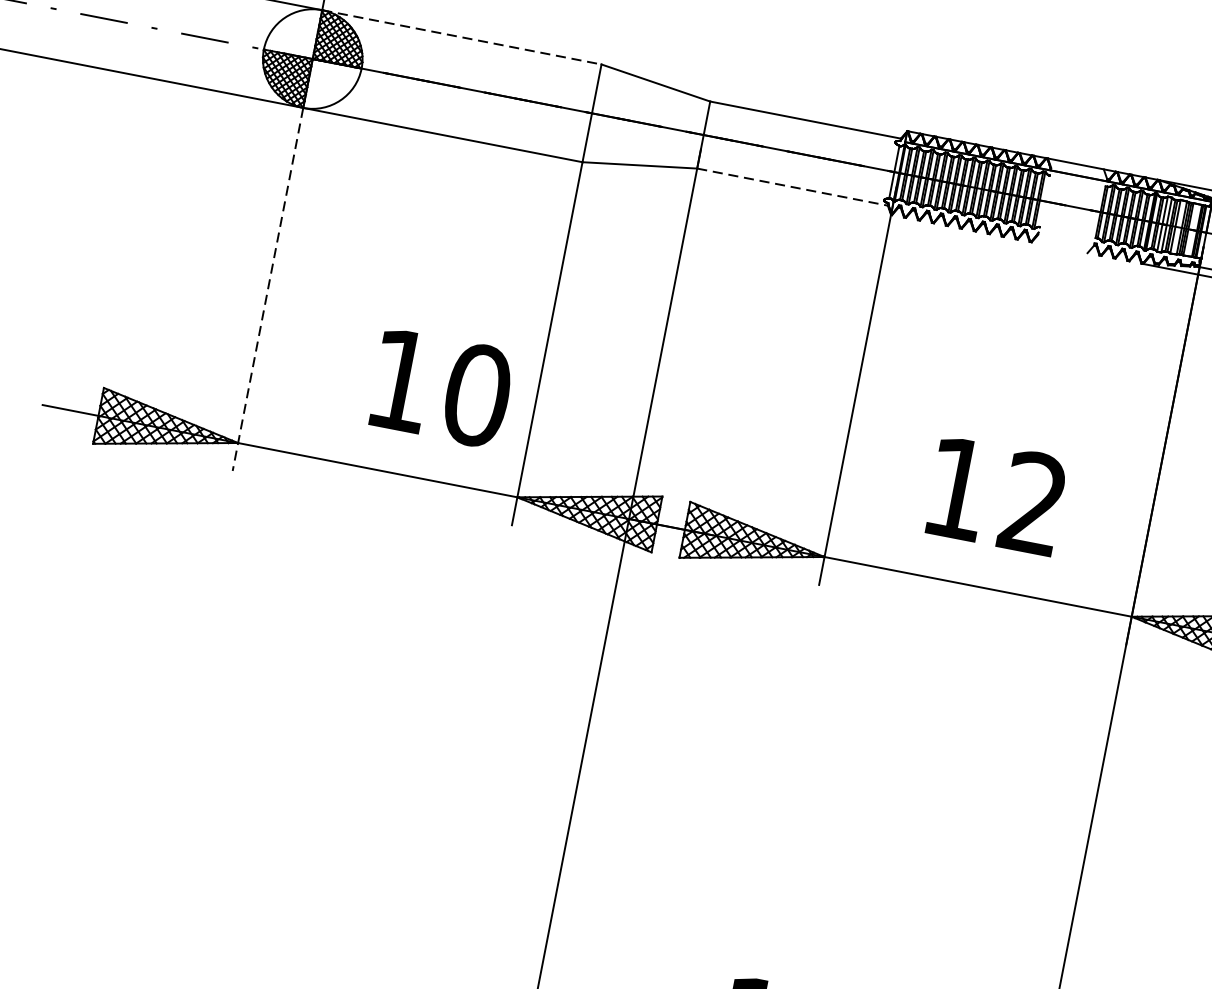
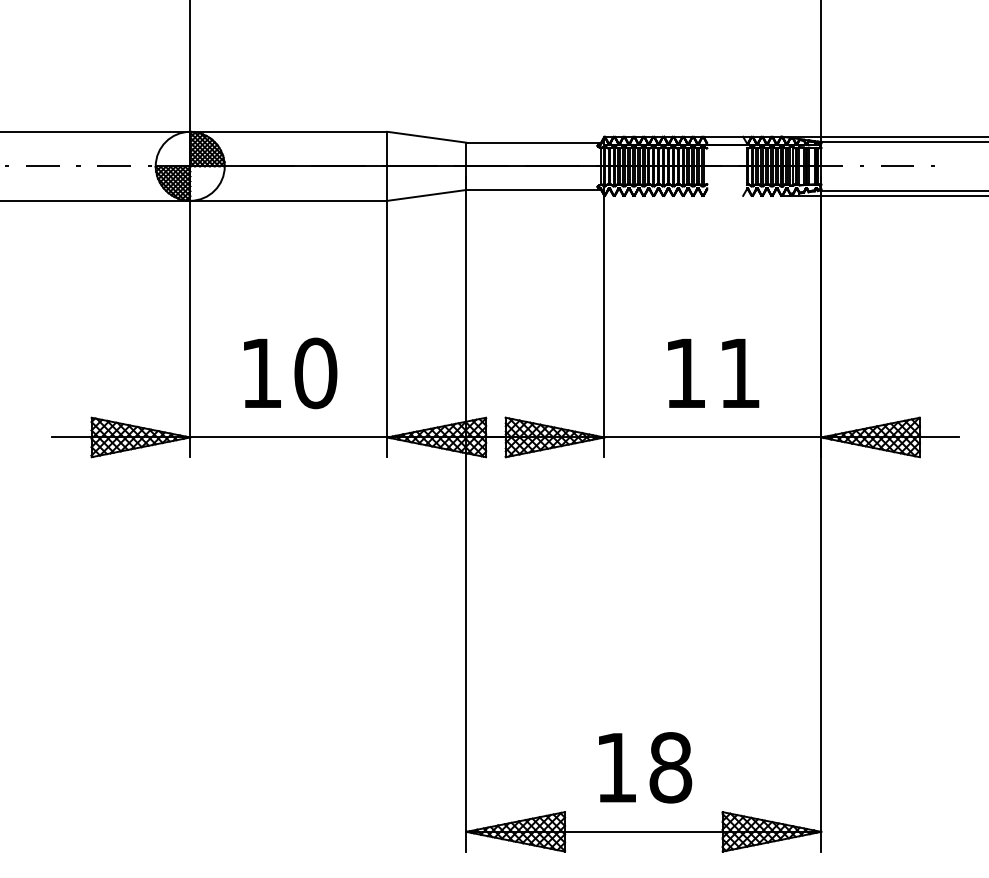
line: (461, 36) -> (288, 131), dashed -> solid
line: (793, 188) -> (534, 190), dashed -> solid
line: (268, 290) -> (190, 329), dashed -> solid
text: (441, 388) -> (290, 373), moved
text: (1033, 502) -> (739, 372), 12 -> 11

